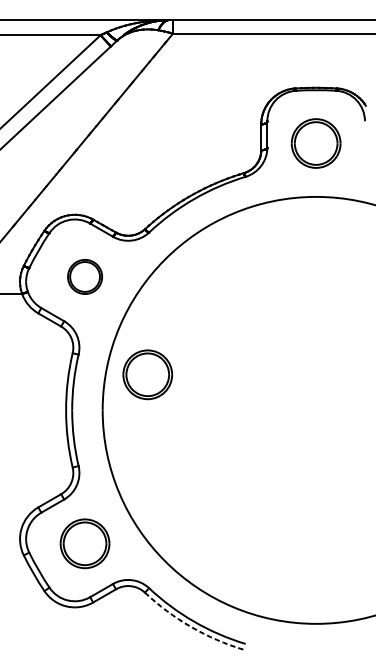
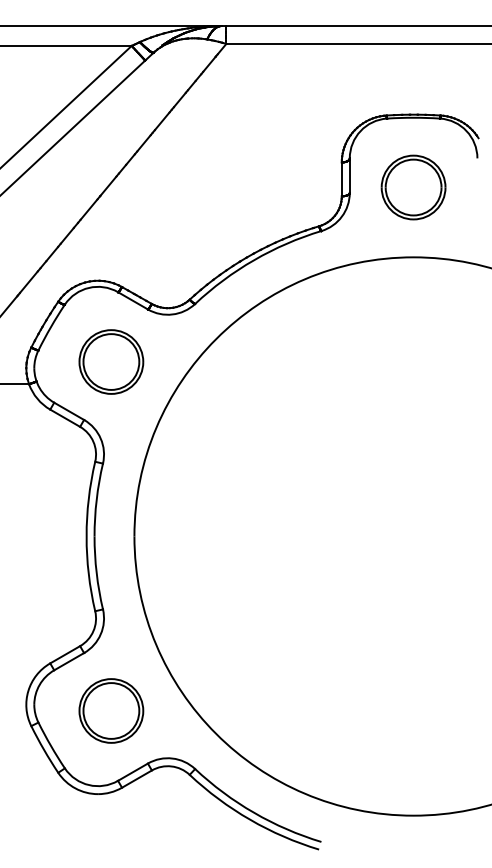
part: (85, 276) -> (111, 361), size x1.43
part: (147, 374) -> (193, 489), removed
arc: (191, 626) -> (250, 819), dashed -> solid

